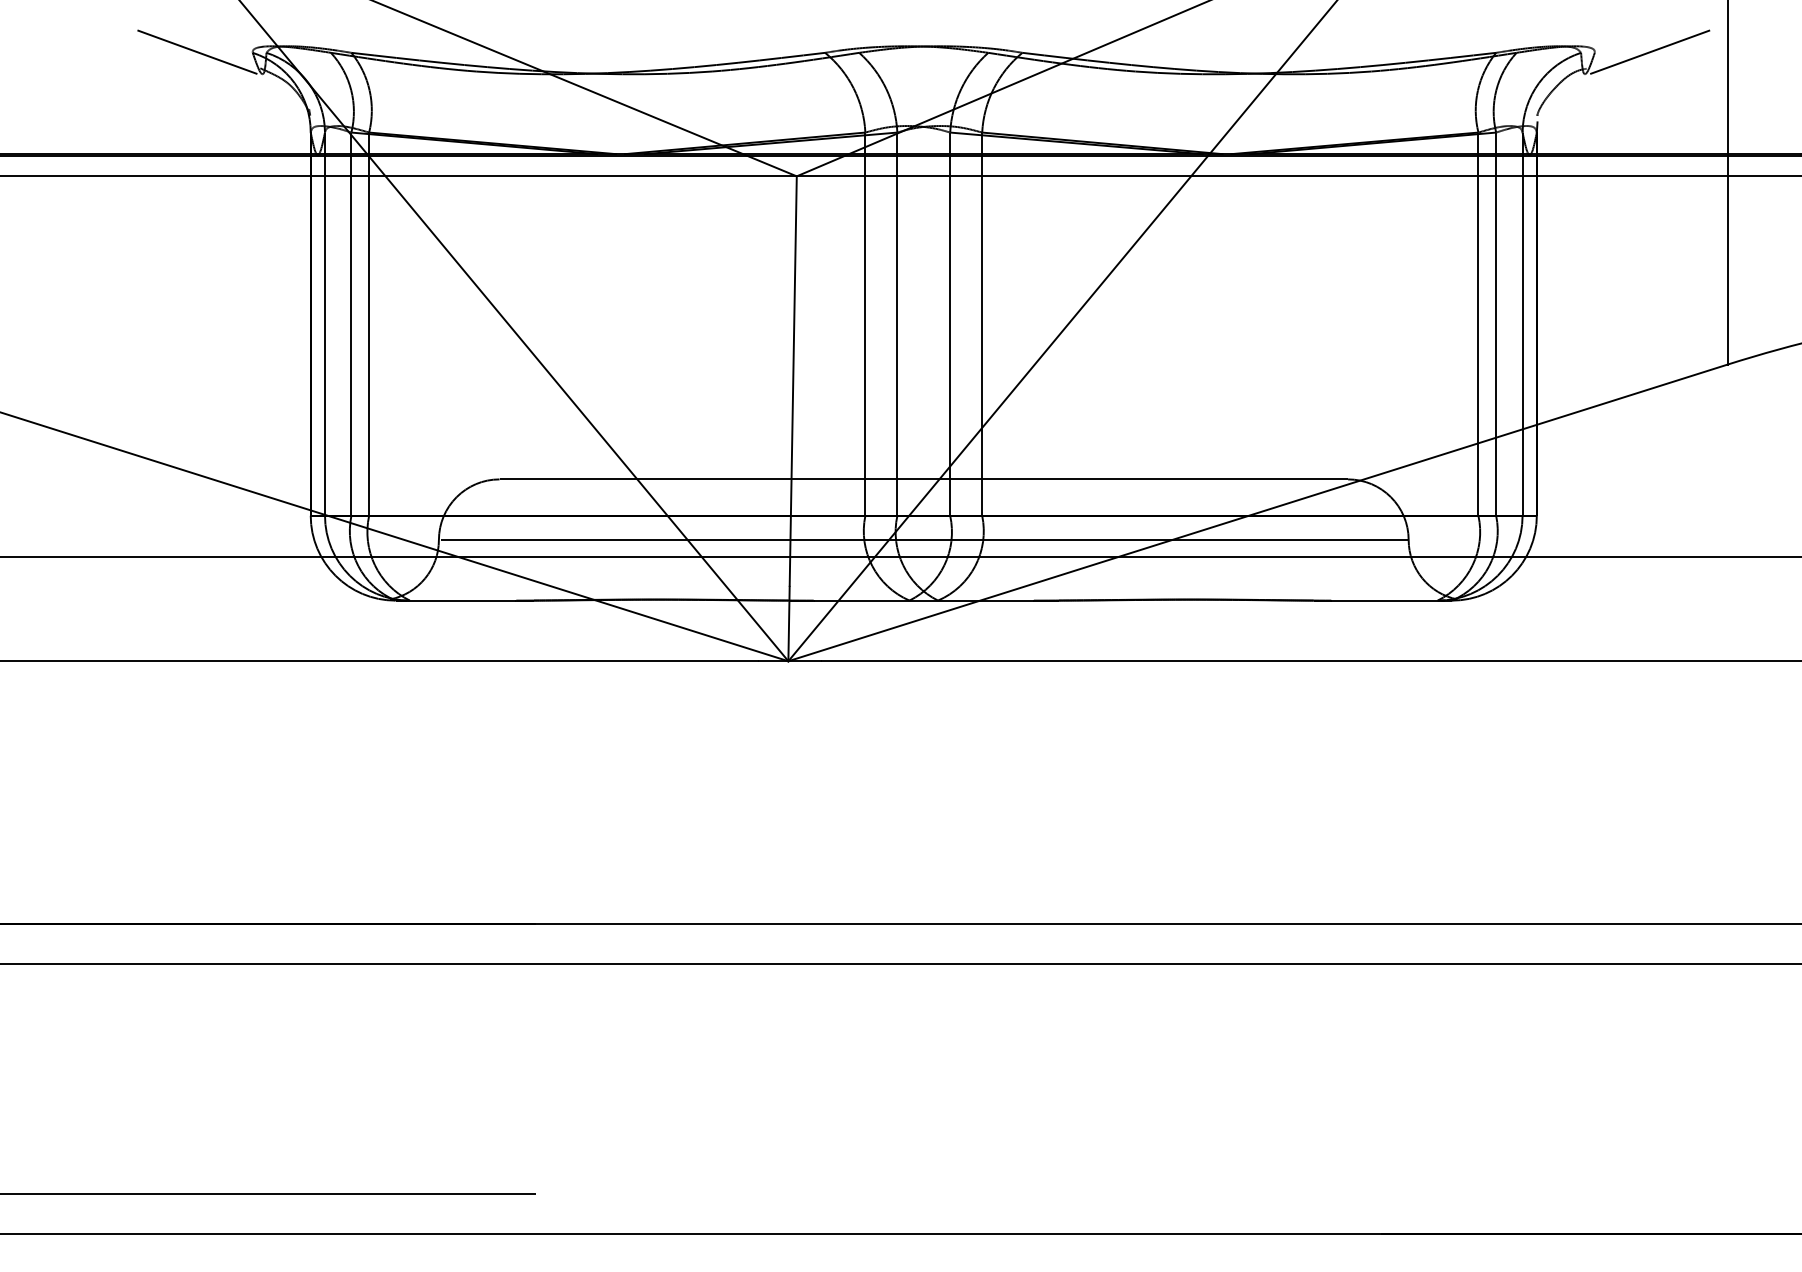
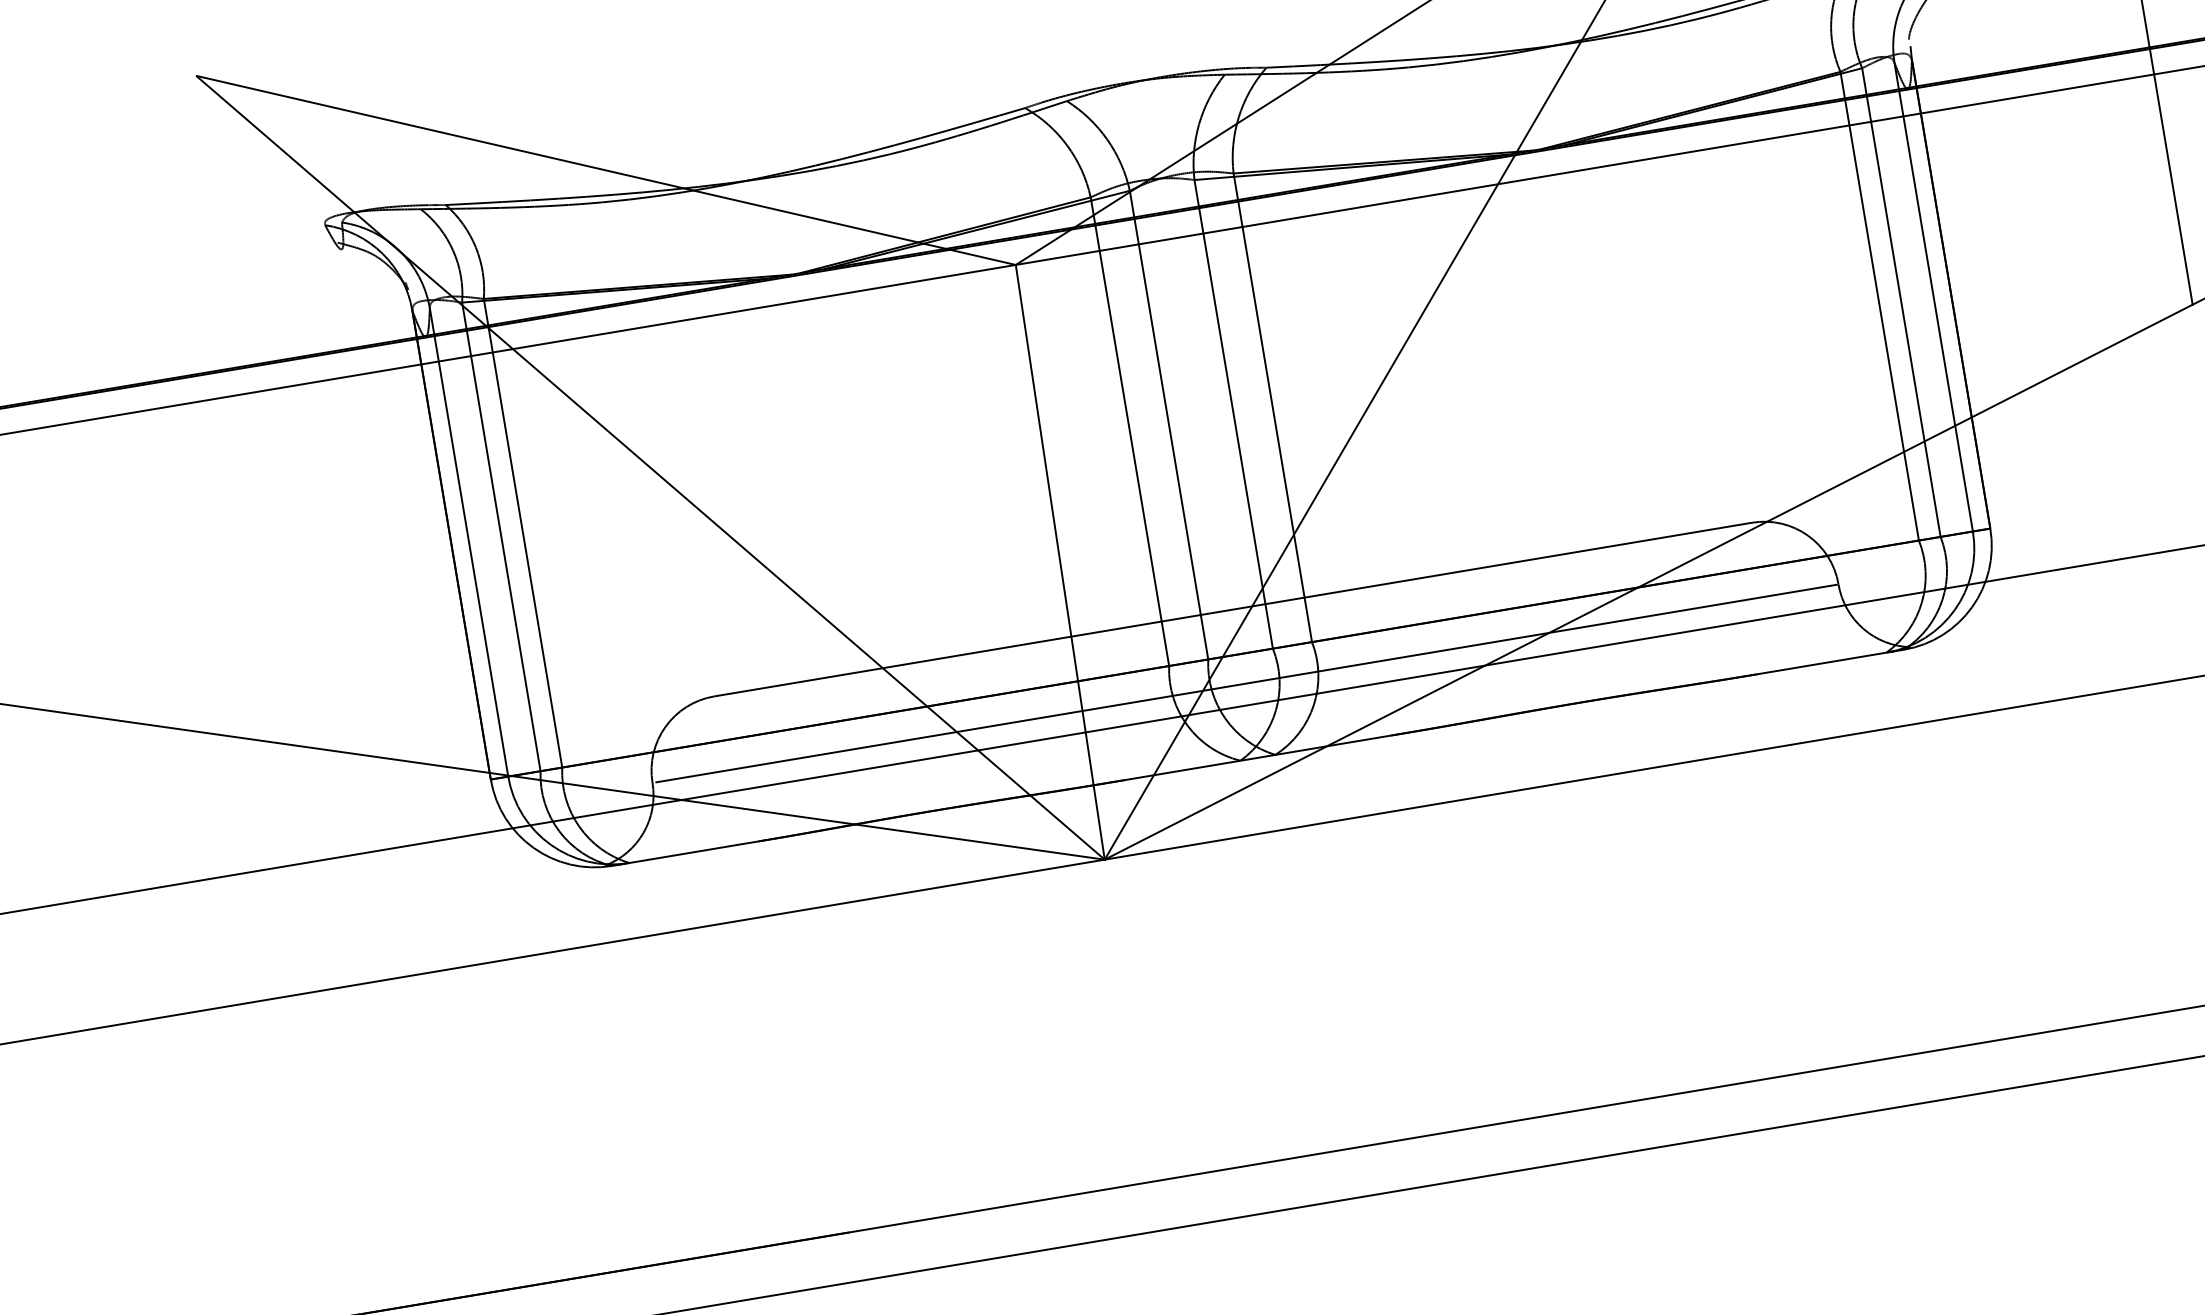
line: (197, 52) -> (257, 236), removed

